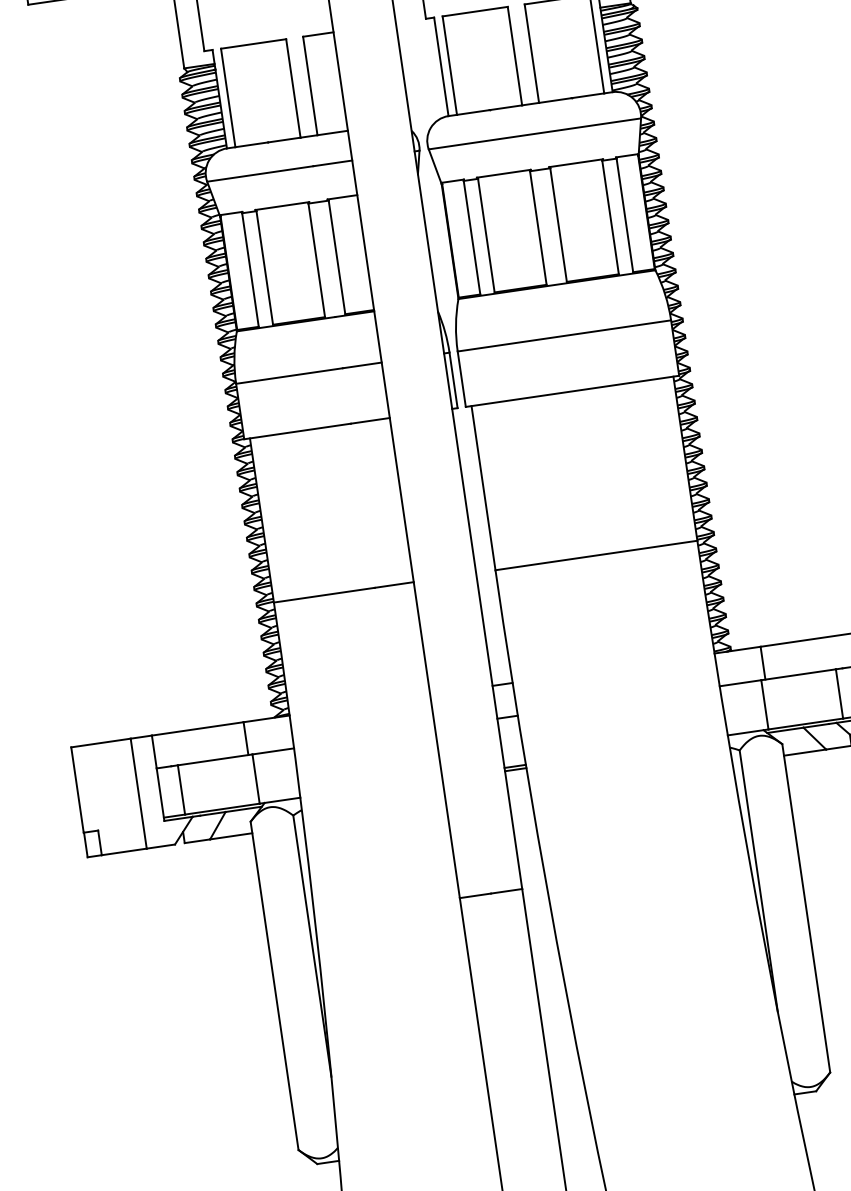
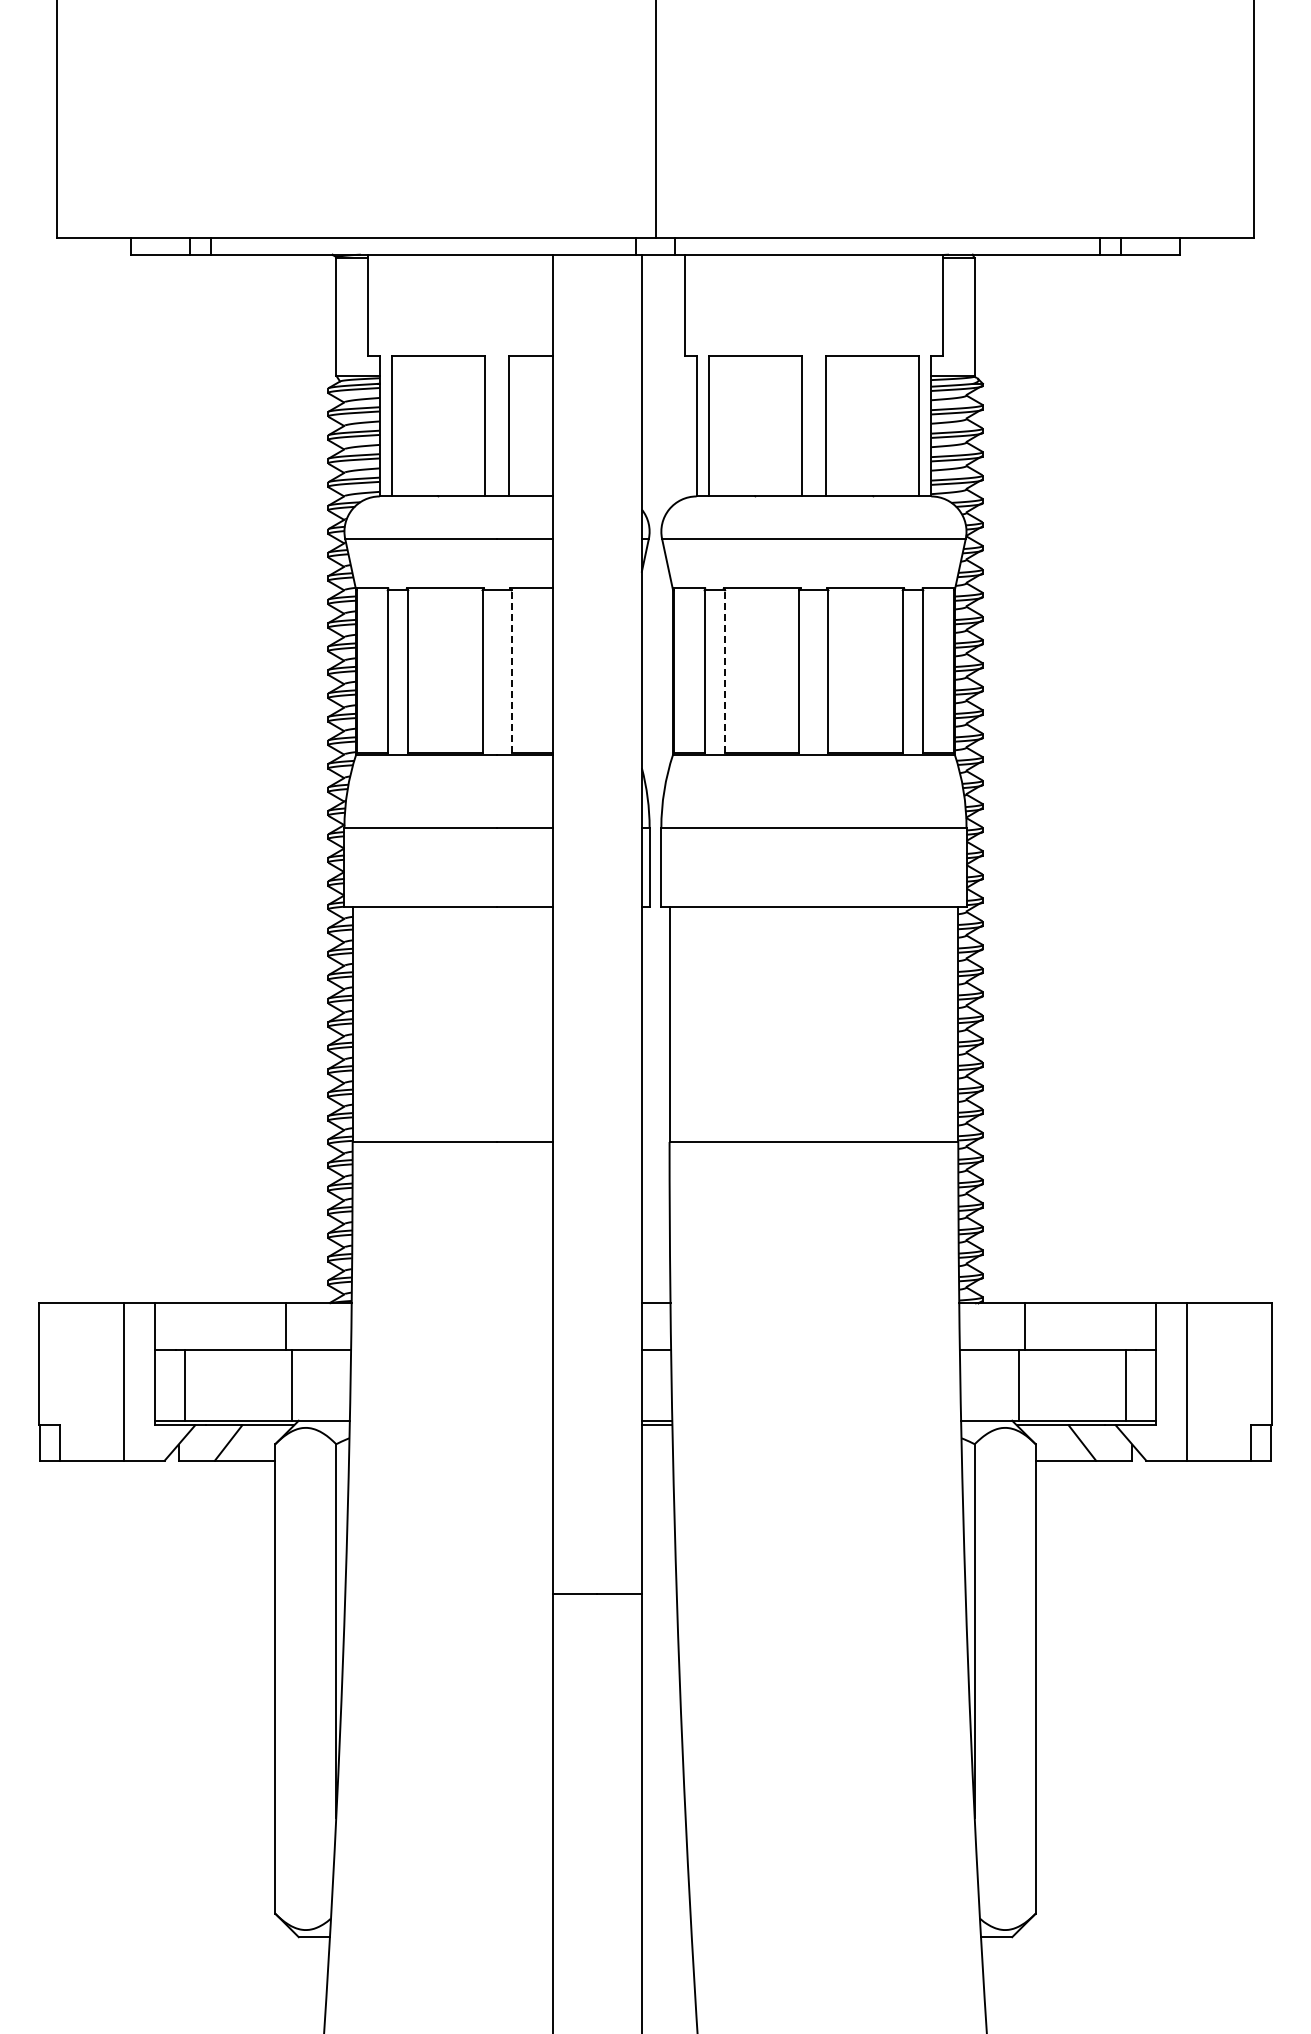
line: (486, 235) -> (725, 671), solid -> dashed
line: (336, 257) -> (511, 671), solid -> dashed

